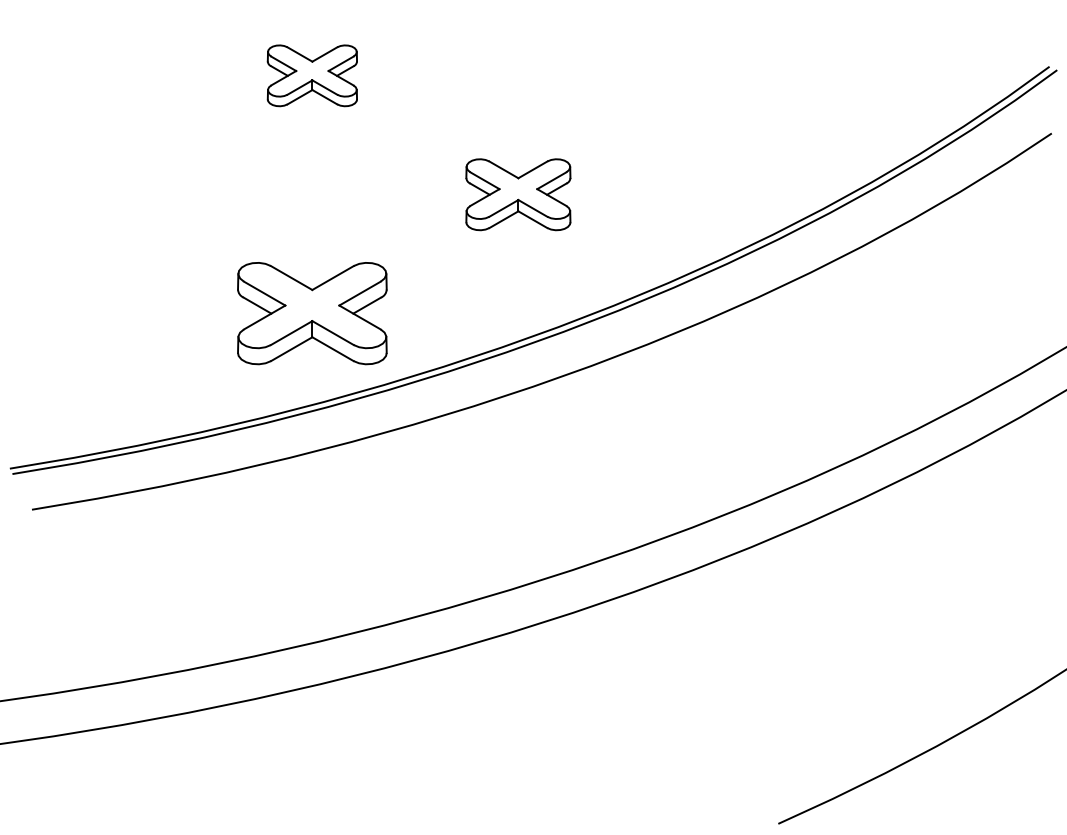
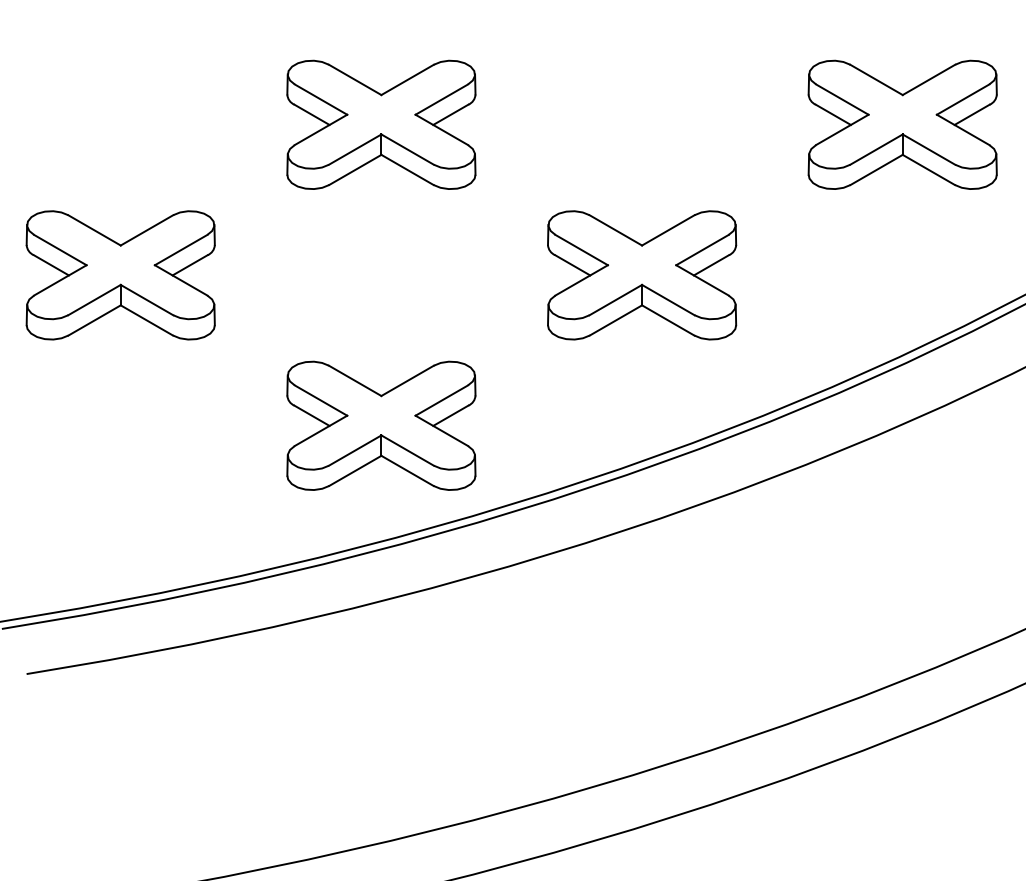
part: (312, 75) -> (381, 124), size x1.67
part: (724, 75) -> (902, 124), added
part: (106, 194) -> (120, 275), added
part: (518, 194) -> (642, 275), size x1.43

